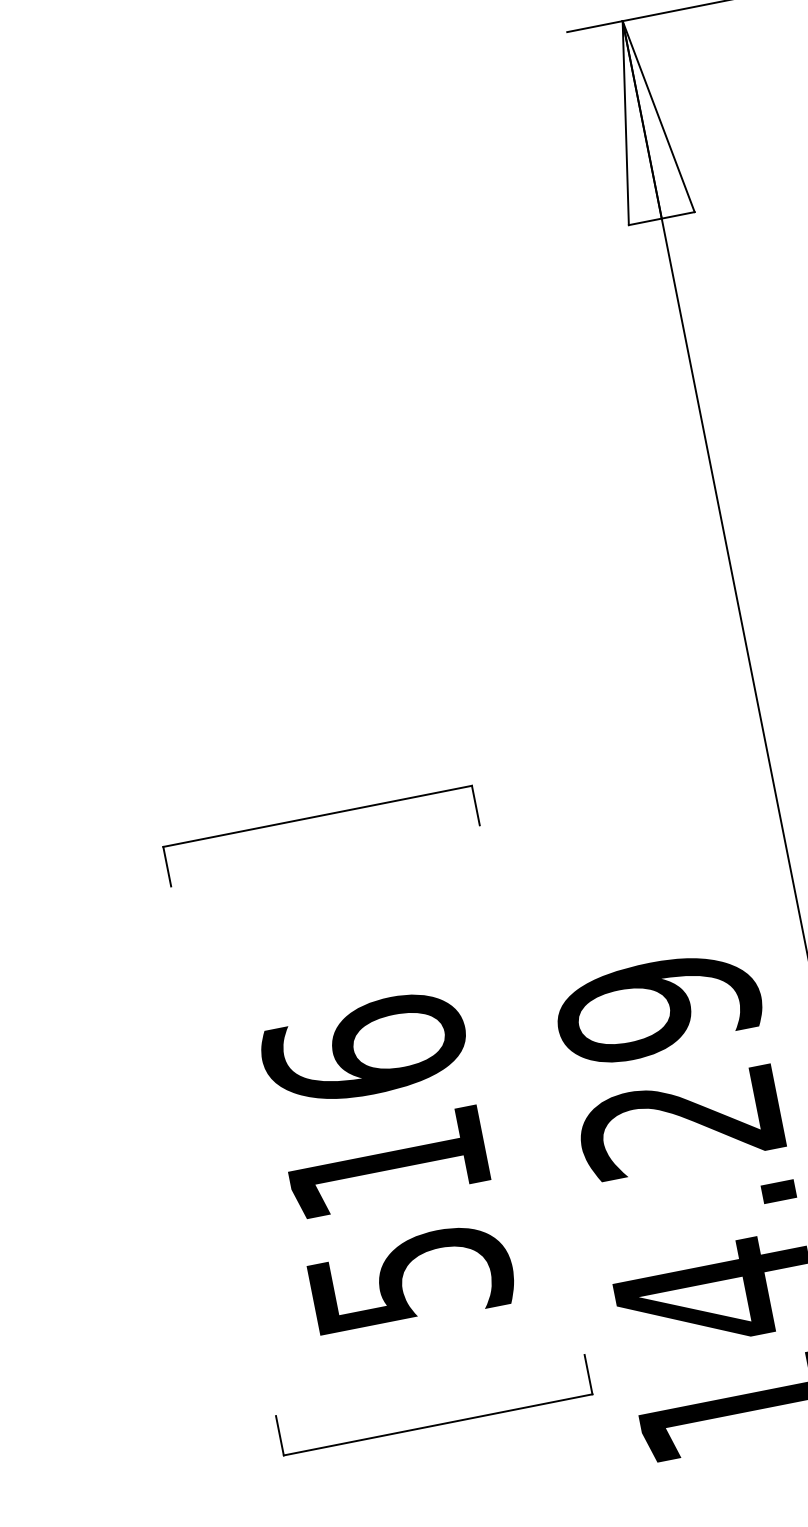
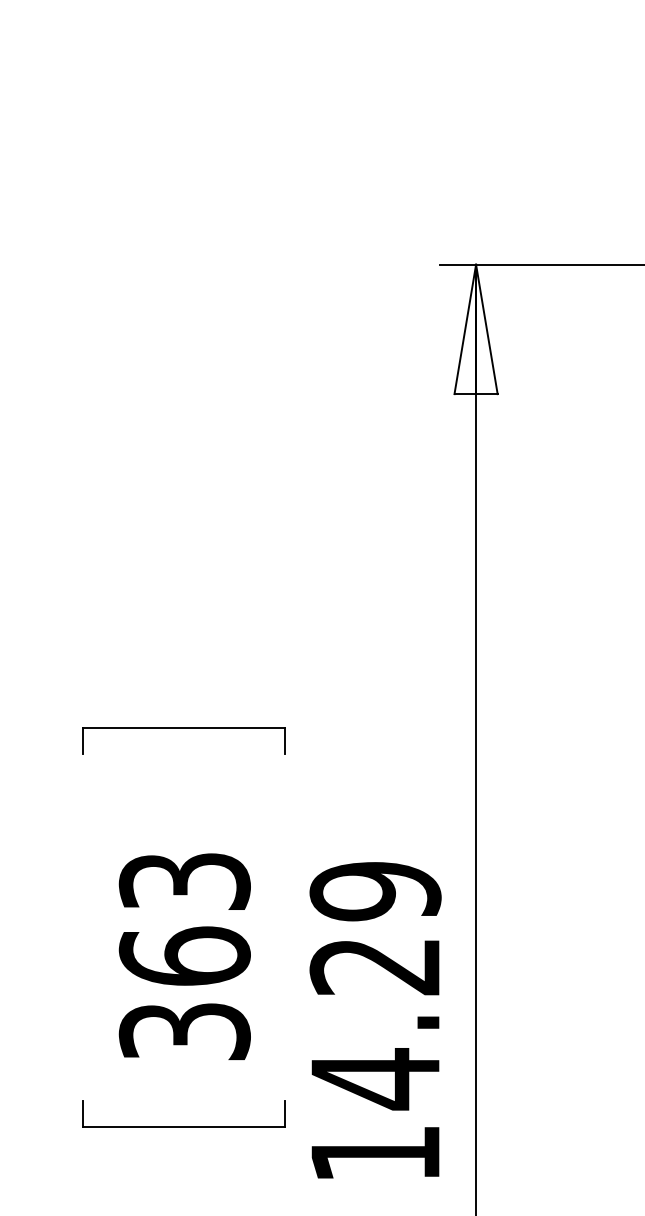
text: (386, 1162) -> (184, 955), 516 -> 363

